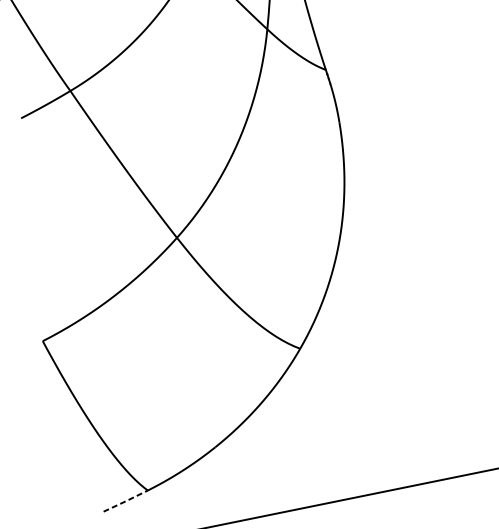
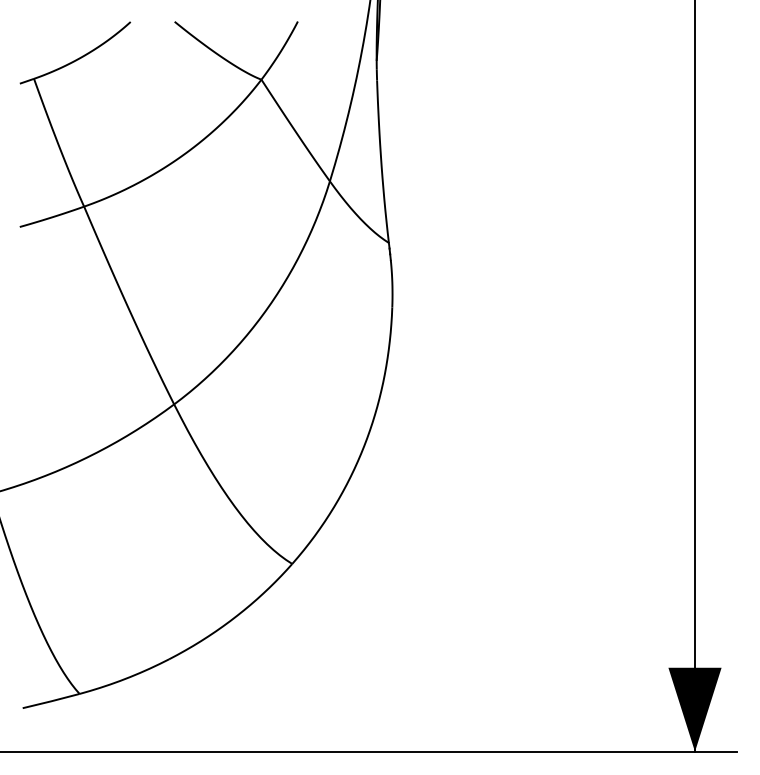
line: (126, 501) -> (51, 701), dashed -> solid

